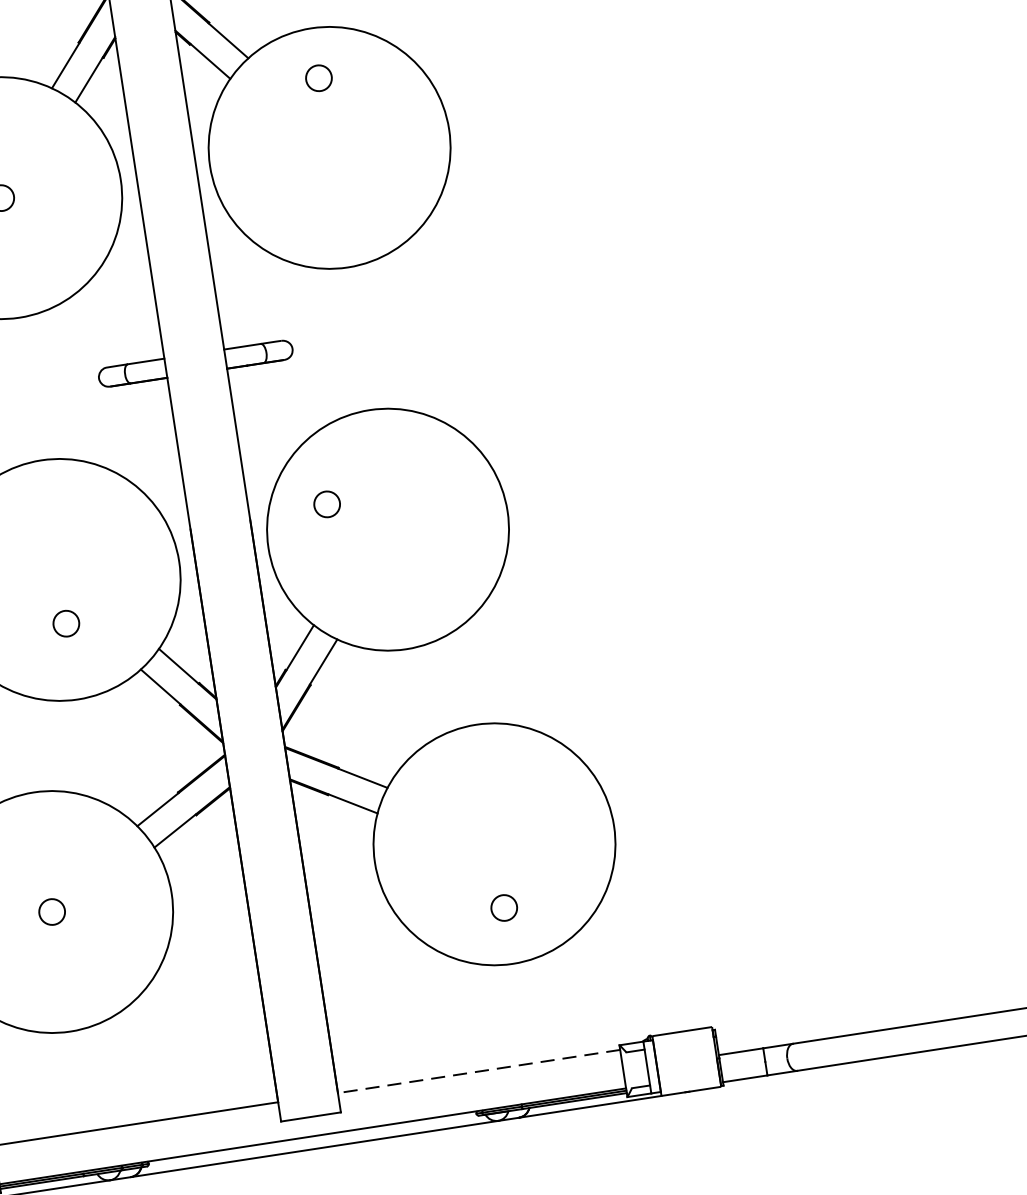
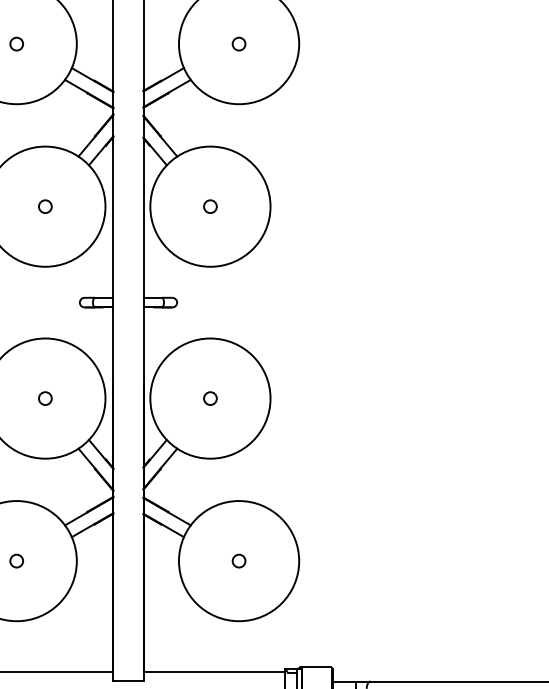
part: (319, 77) -> (210, 206), moved
part: (327, 504) -> (210, 398), moved
part: (66, 623) -> (45, 398), moved
part: (502, 906) -> (238, 560), moved
line: (479, 1071) -> (214, 671), dashed -> solid

